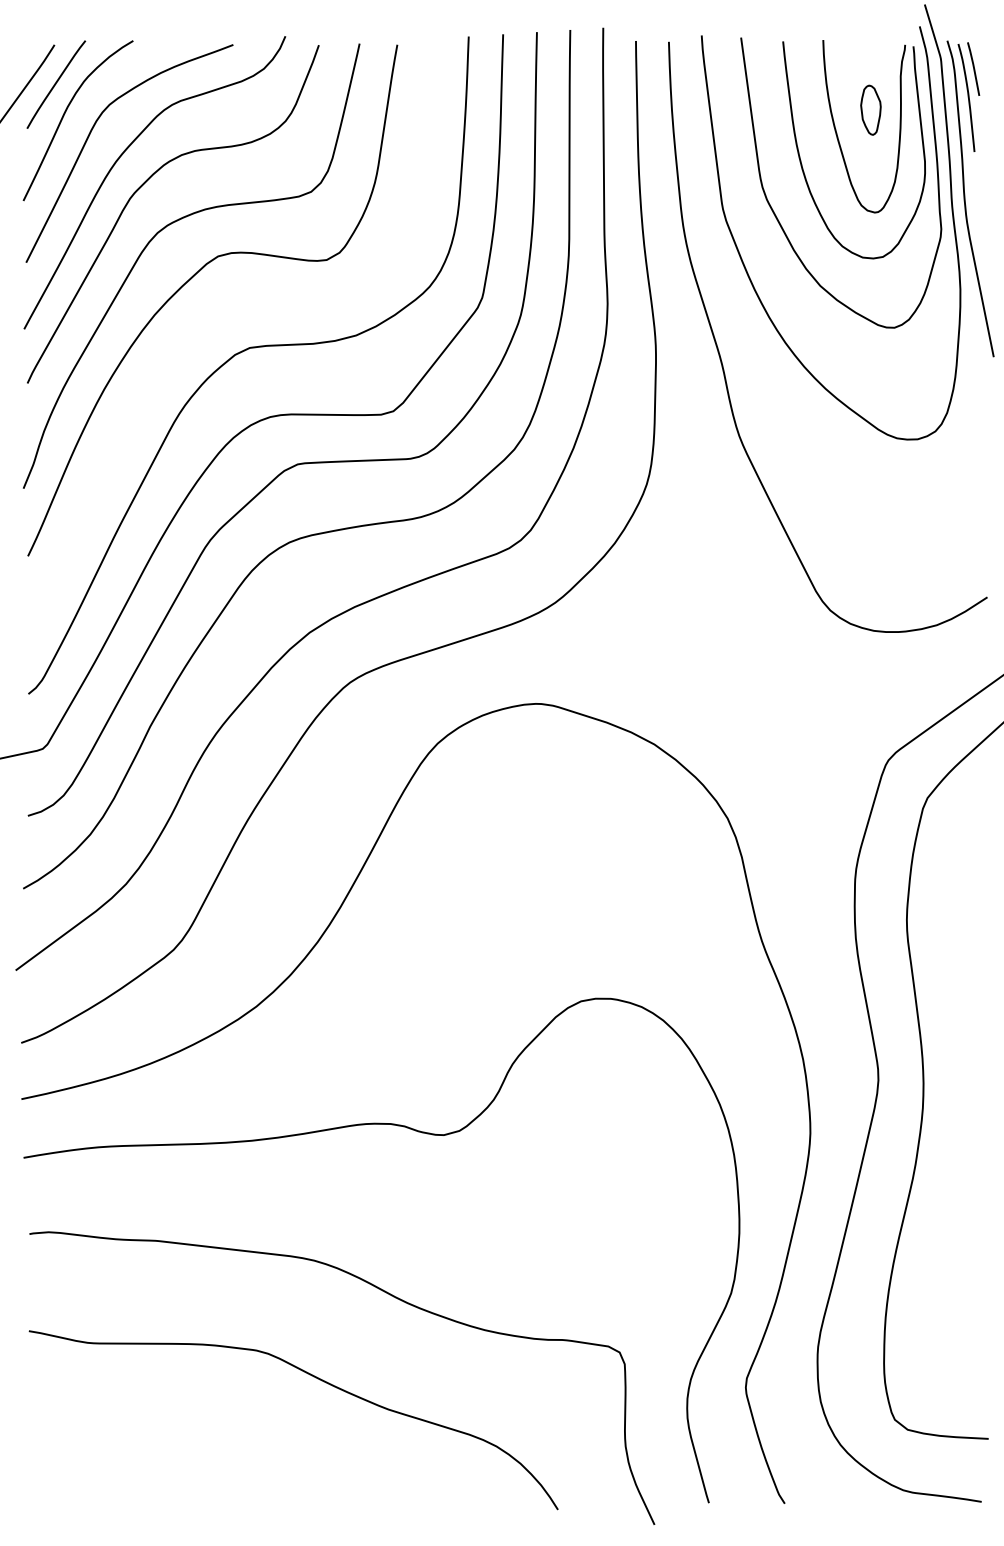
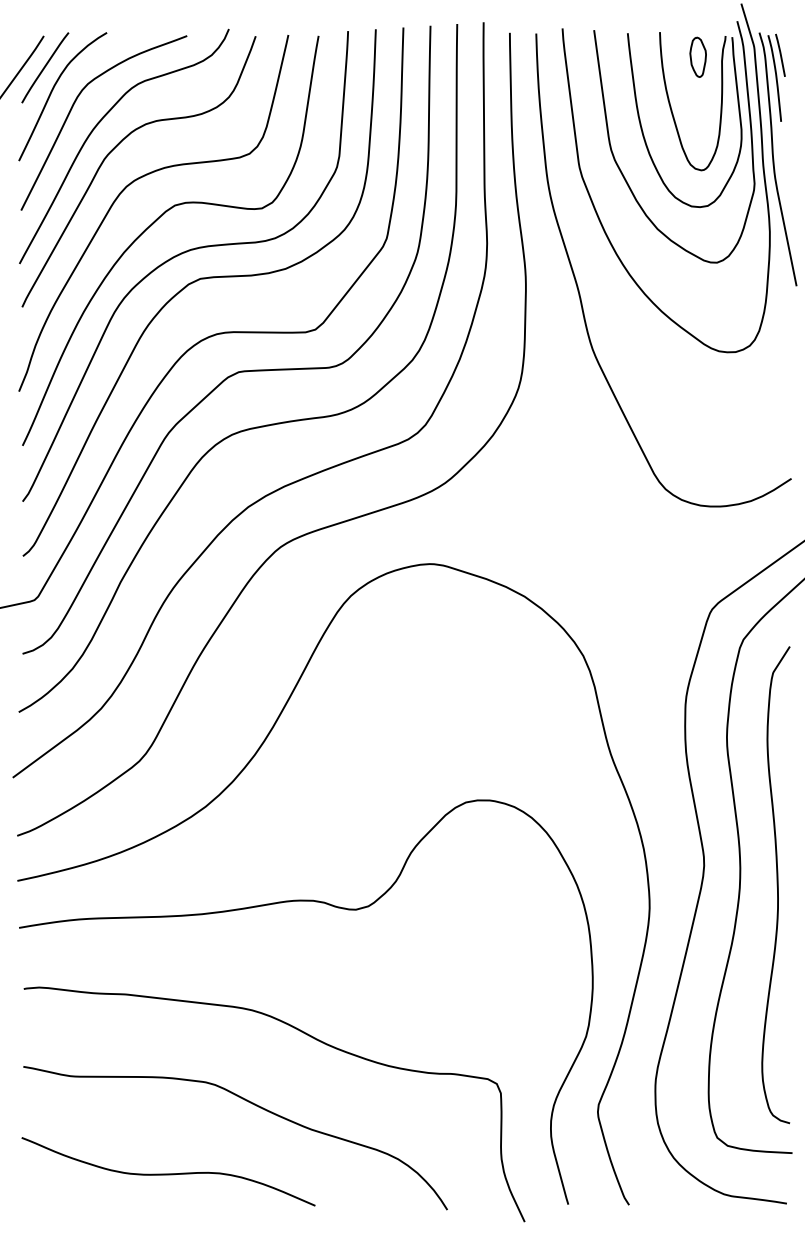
part: (870, 109) -> (697, 56), moved
curve: (227, 317) -> (182, 254), added
curve: (968, 1104) -> (776, 885), added
curve: (210, 1464) -> (168, 1173), added

